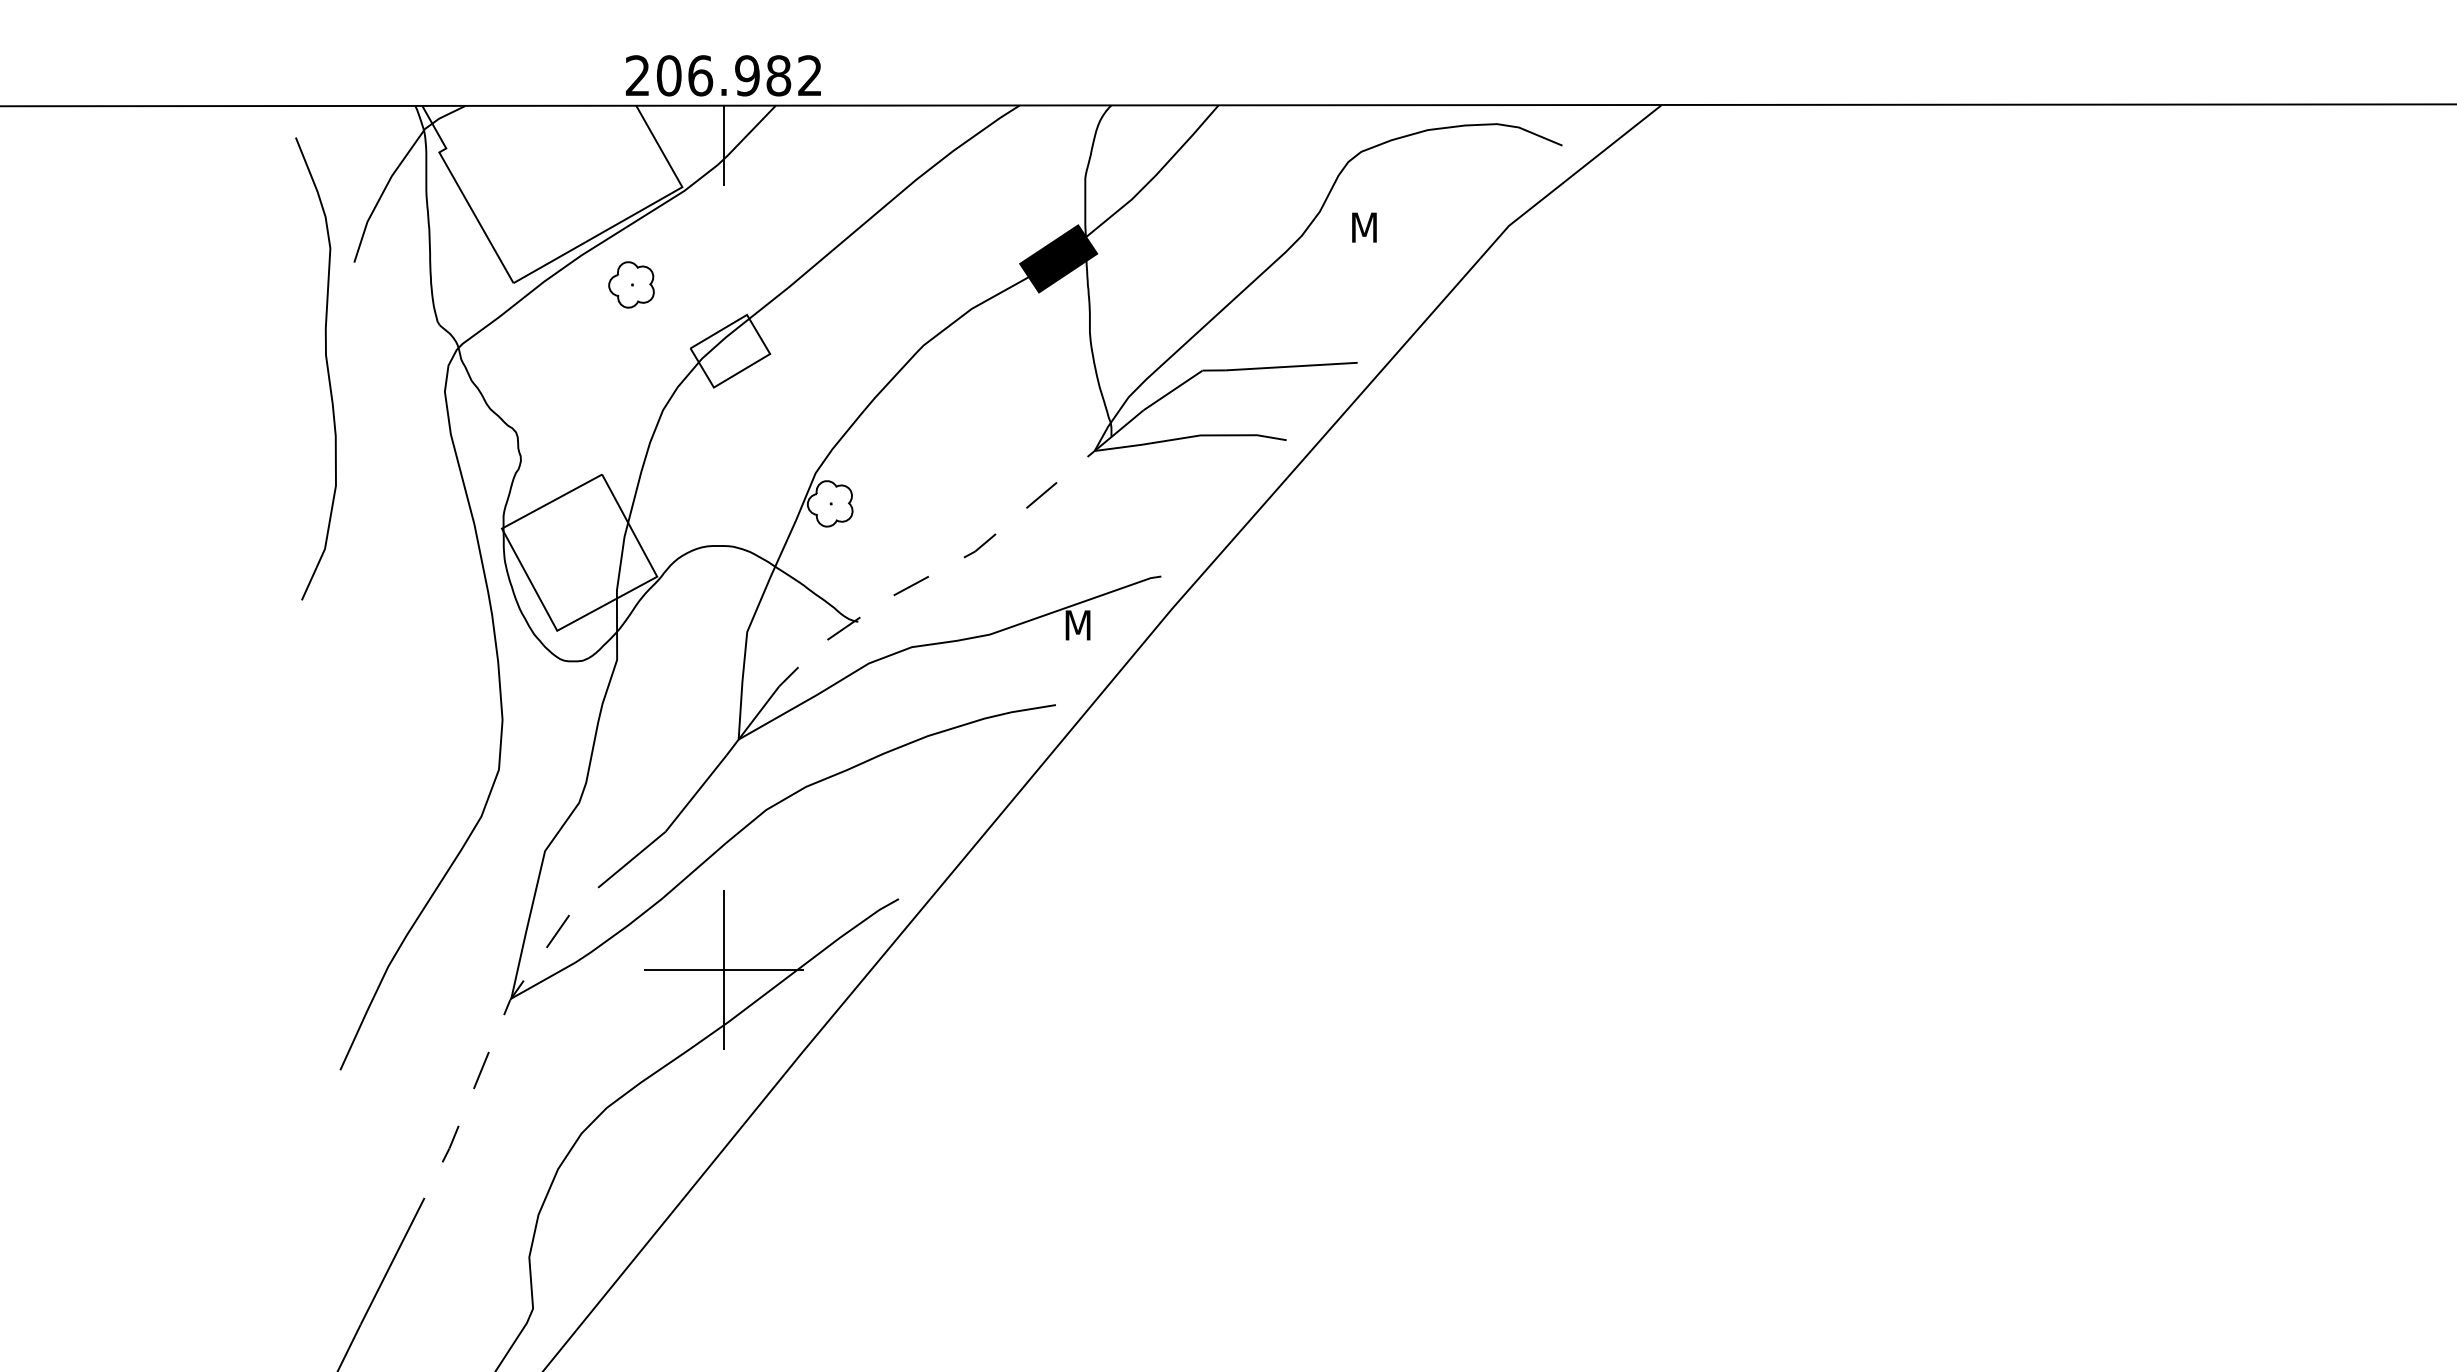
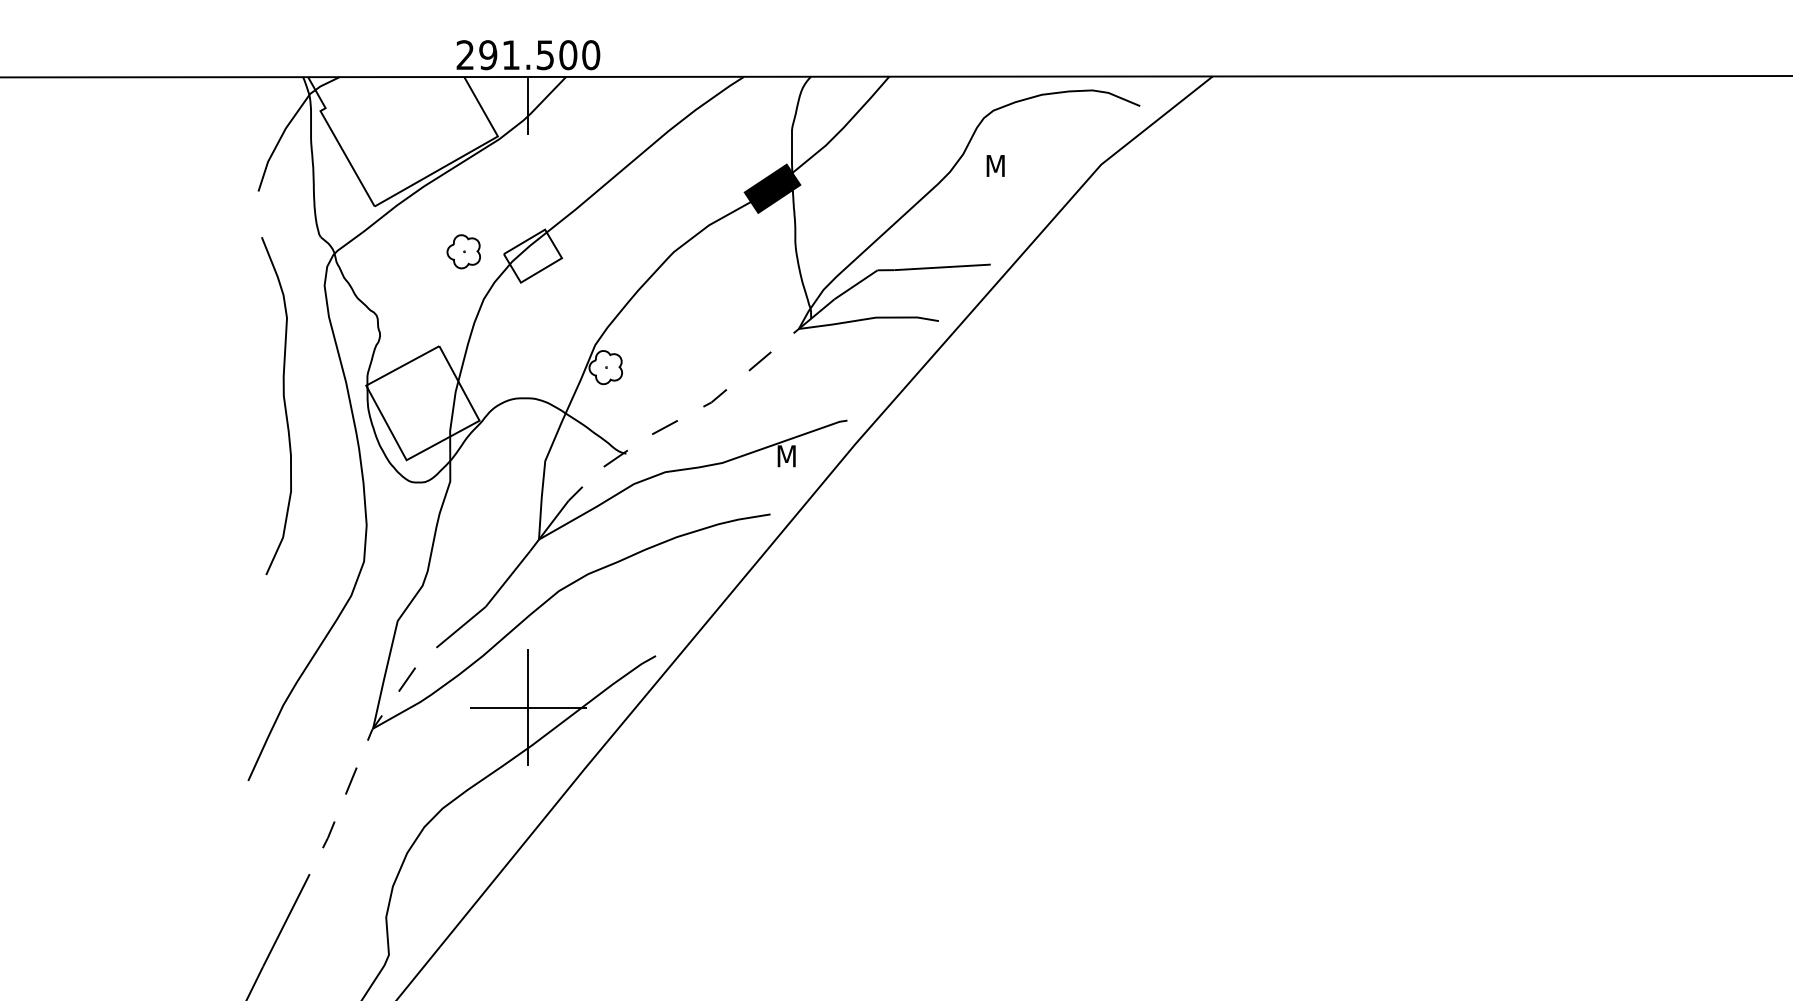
text: (739, 76) -> (539, 55), 206.982 -> 291.500
part: (631, 284) -> (463, 251), moved
curve: (326, 369) -> (284, 406), moved

